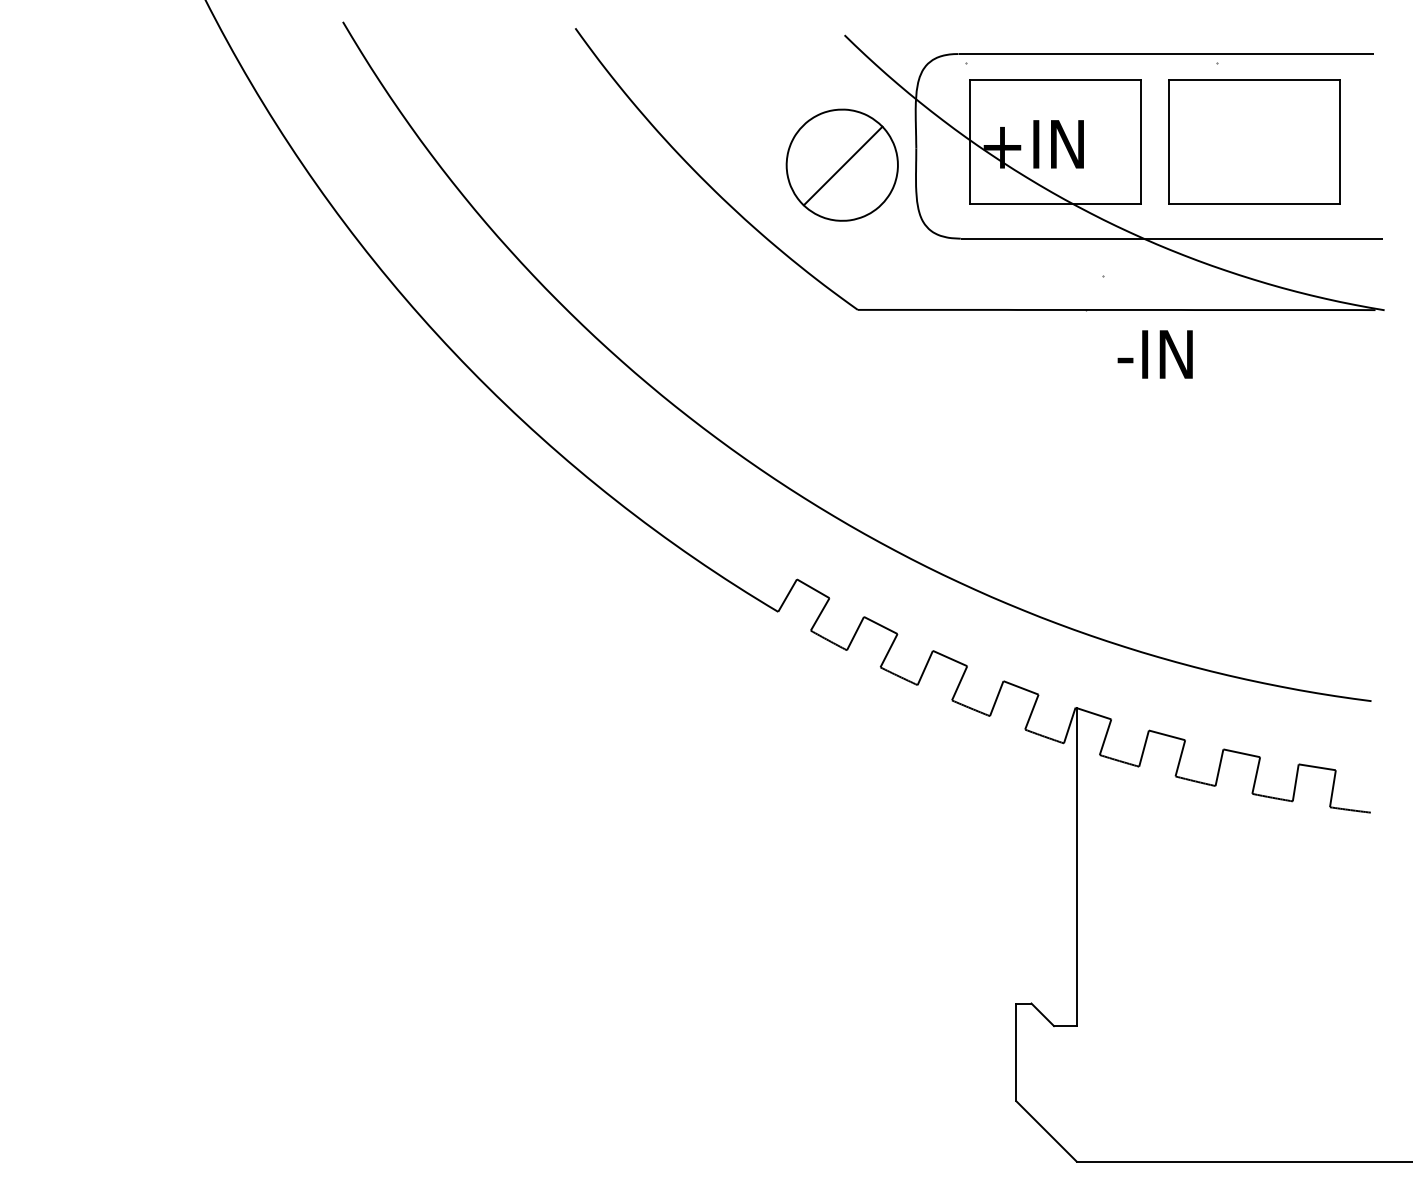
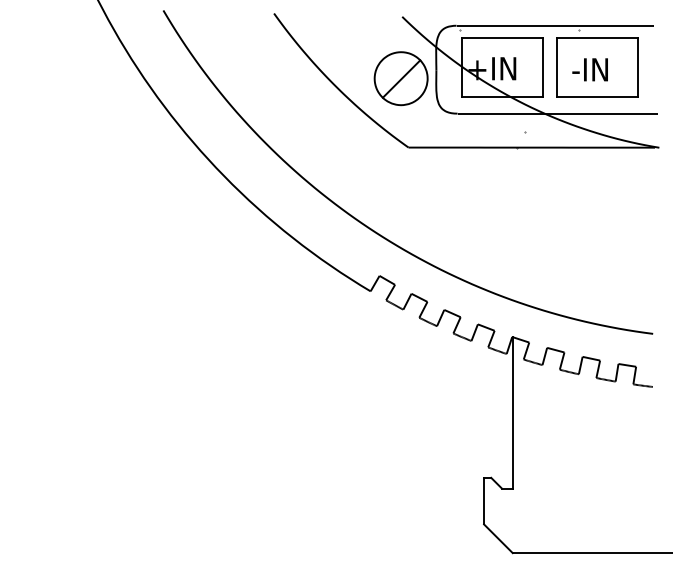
text: (1153, 353) -> (589, 69), moved

